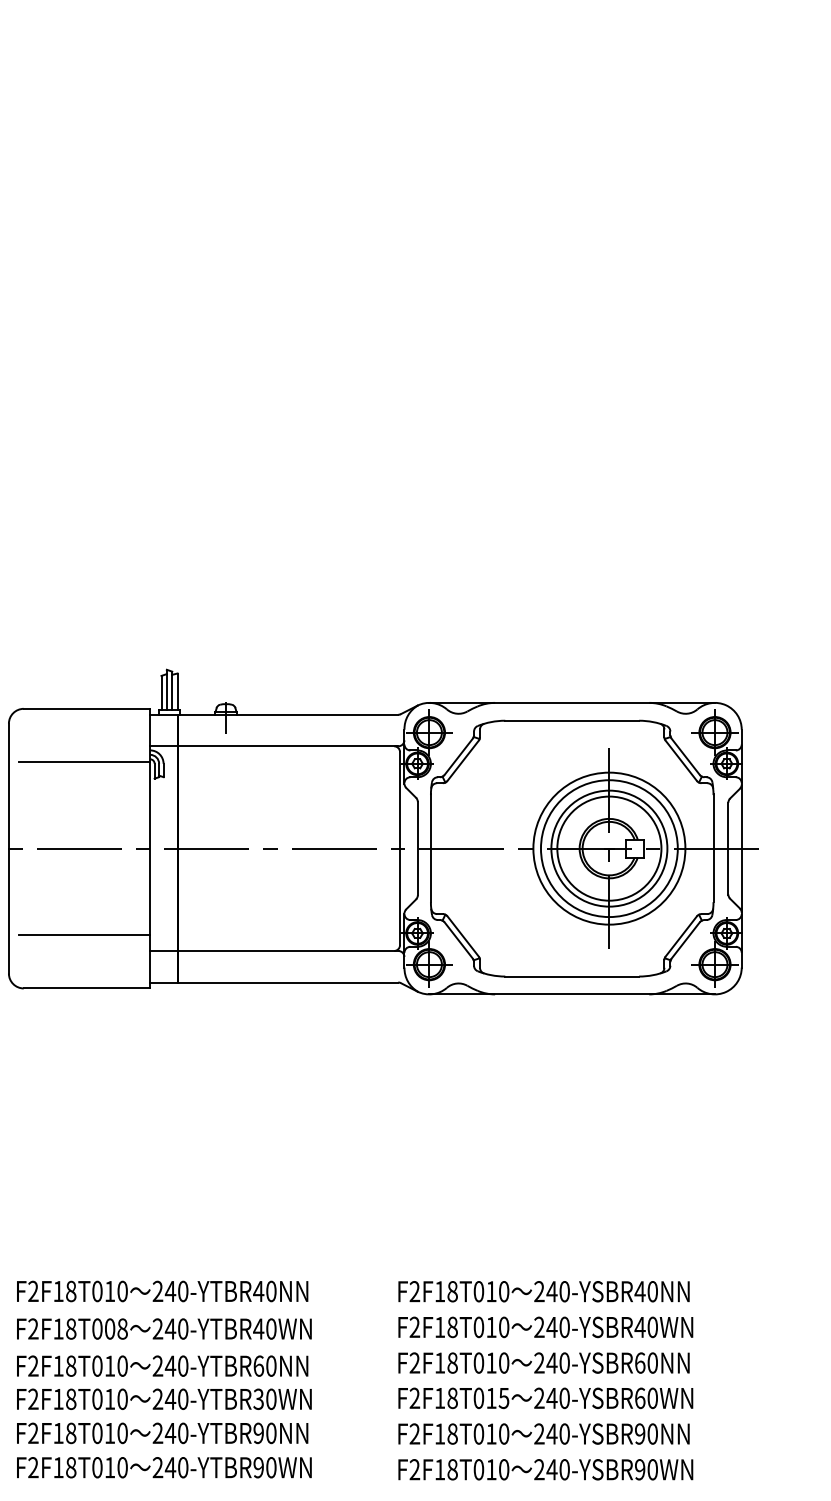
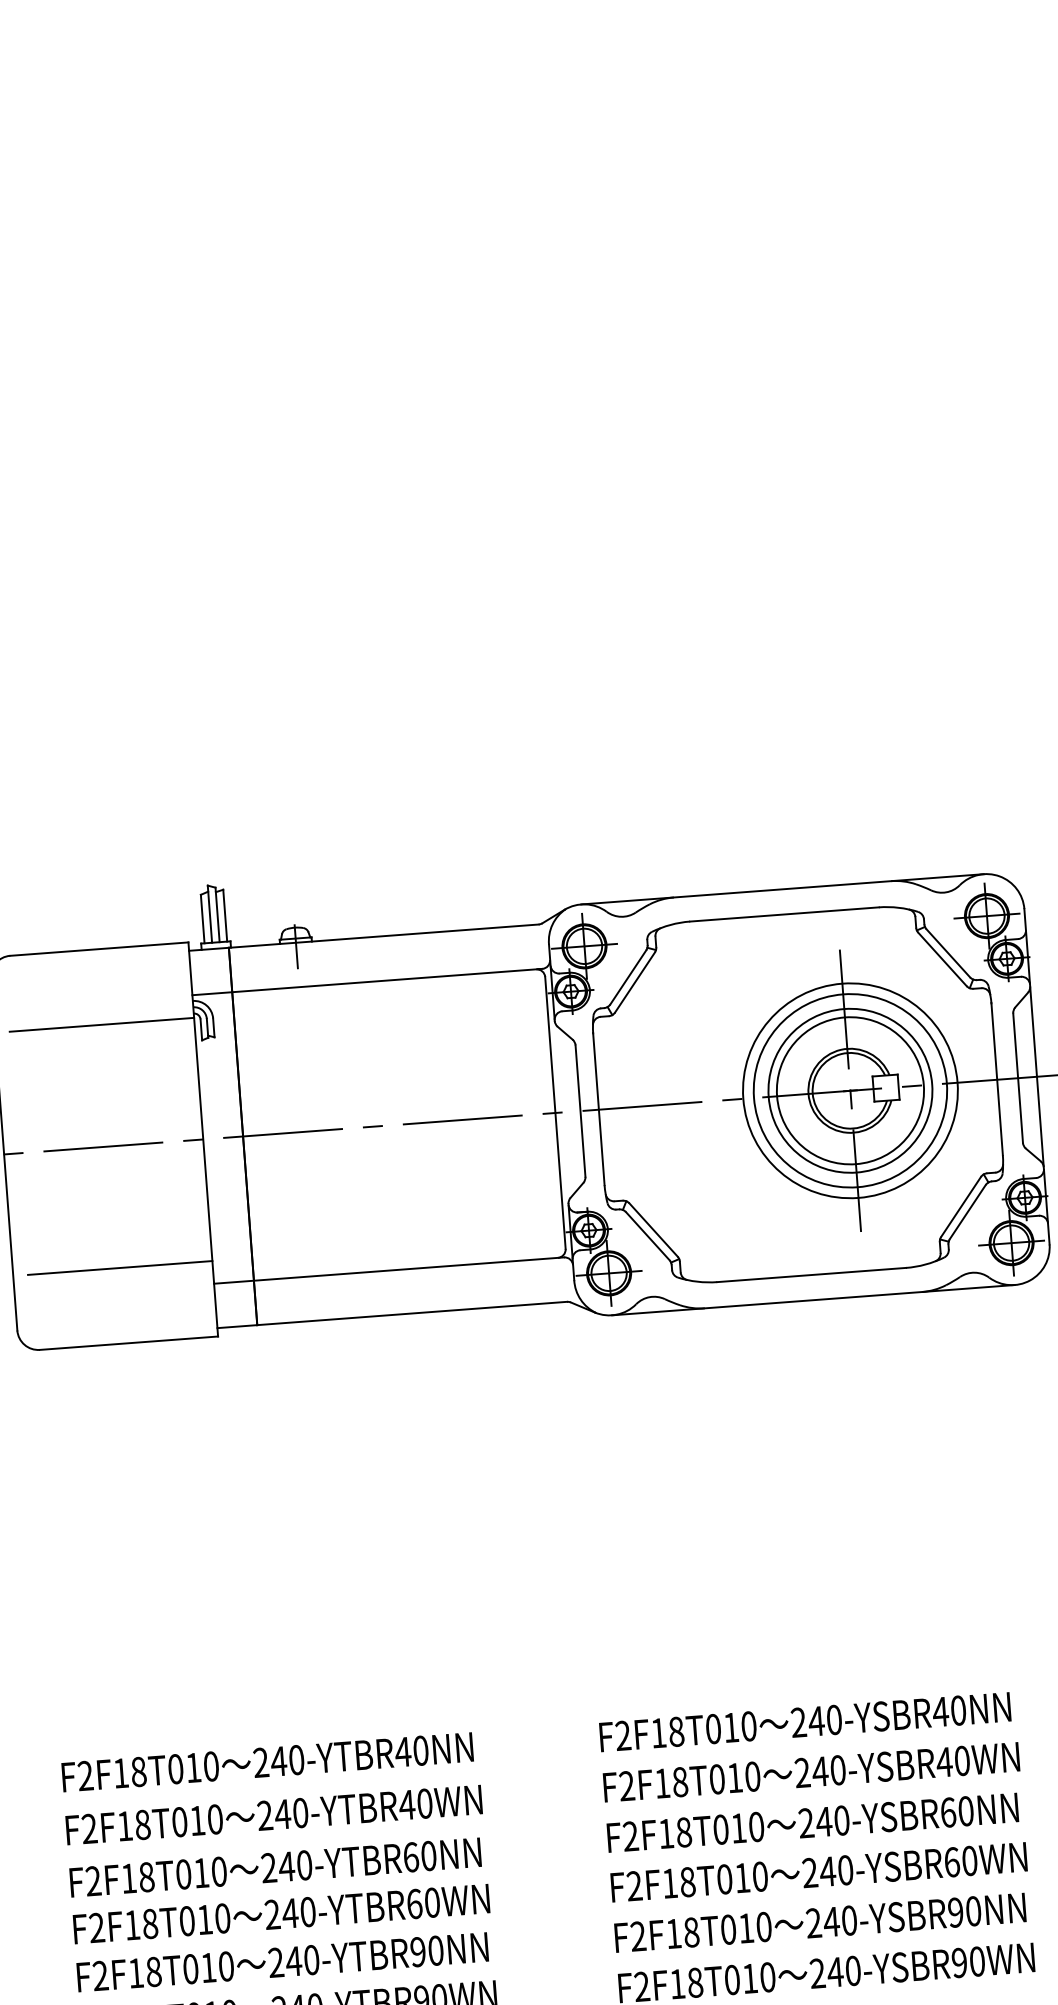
text: (116, 1328) -> (206, 1819), F2F18T008 -> F2F18T010
text: (503, 1397) -> (759, 1875), F2F18T015 -> F2F18T010
text: (258, 1398) -> (414, 1902), 240-YTBR30WN -> 240-YTBR60WN

